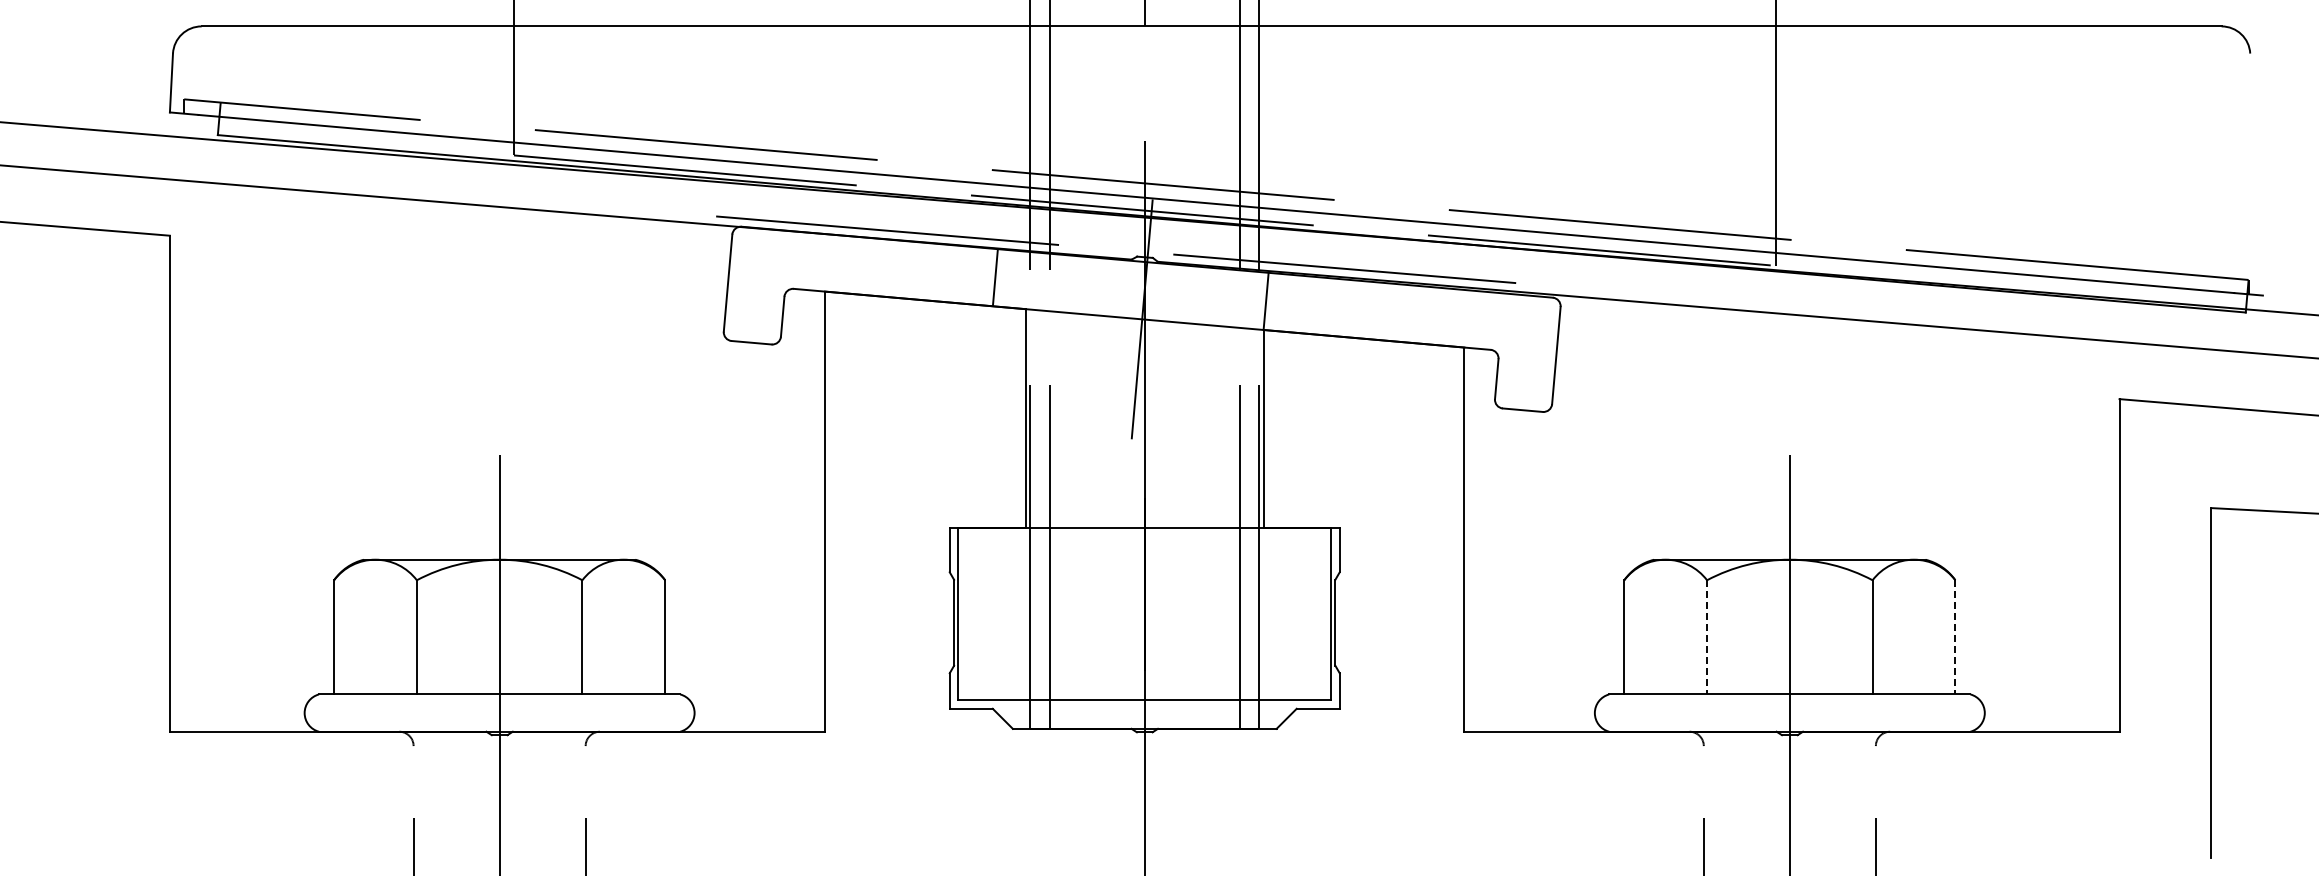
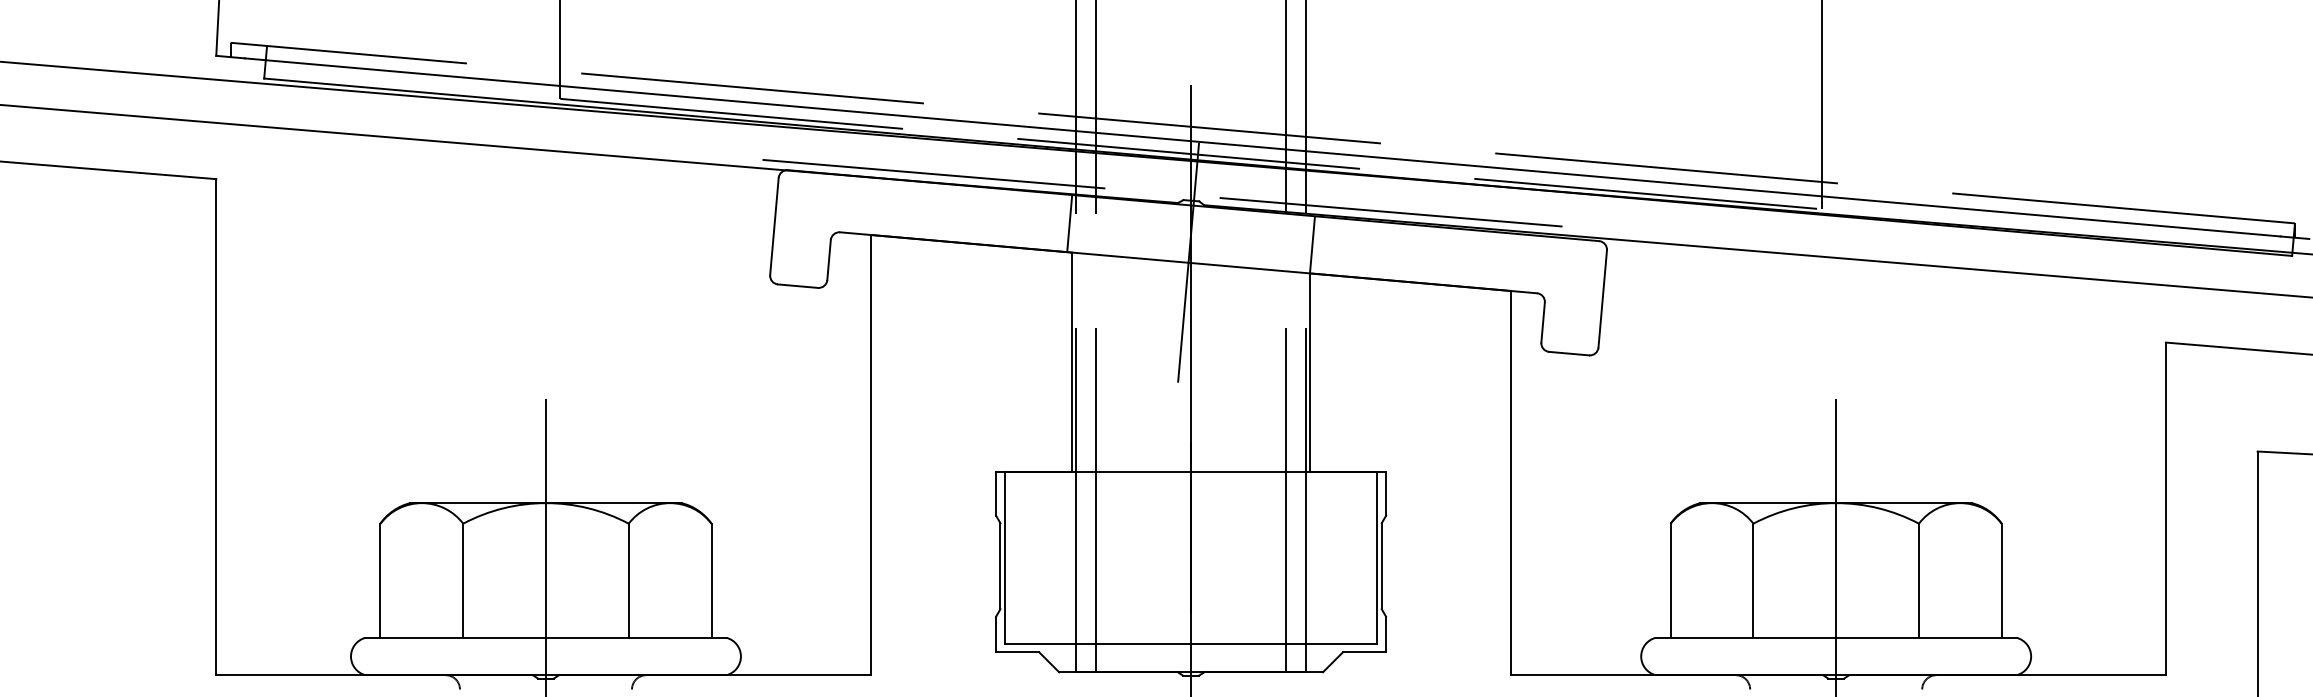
line: (994, 277) -> (1068, 222), moved
line: (1707, 637) -> (1753, 580), dashed -> solid
line: (1955, 637) -> (2001, 580), dashed -> solid

